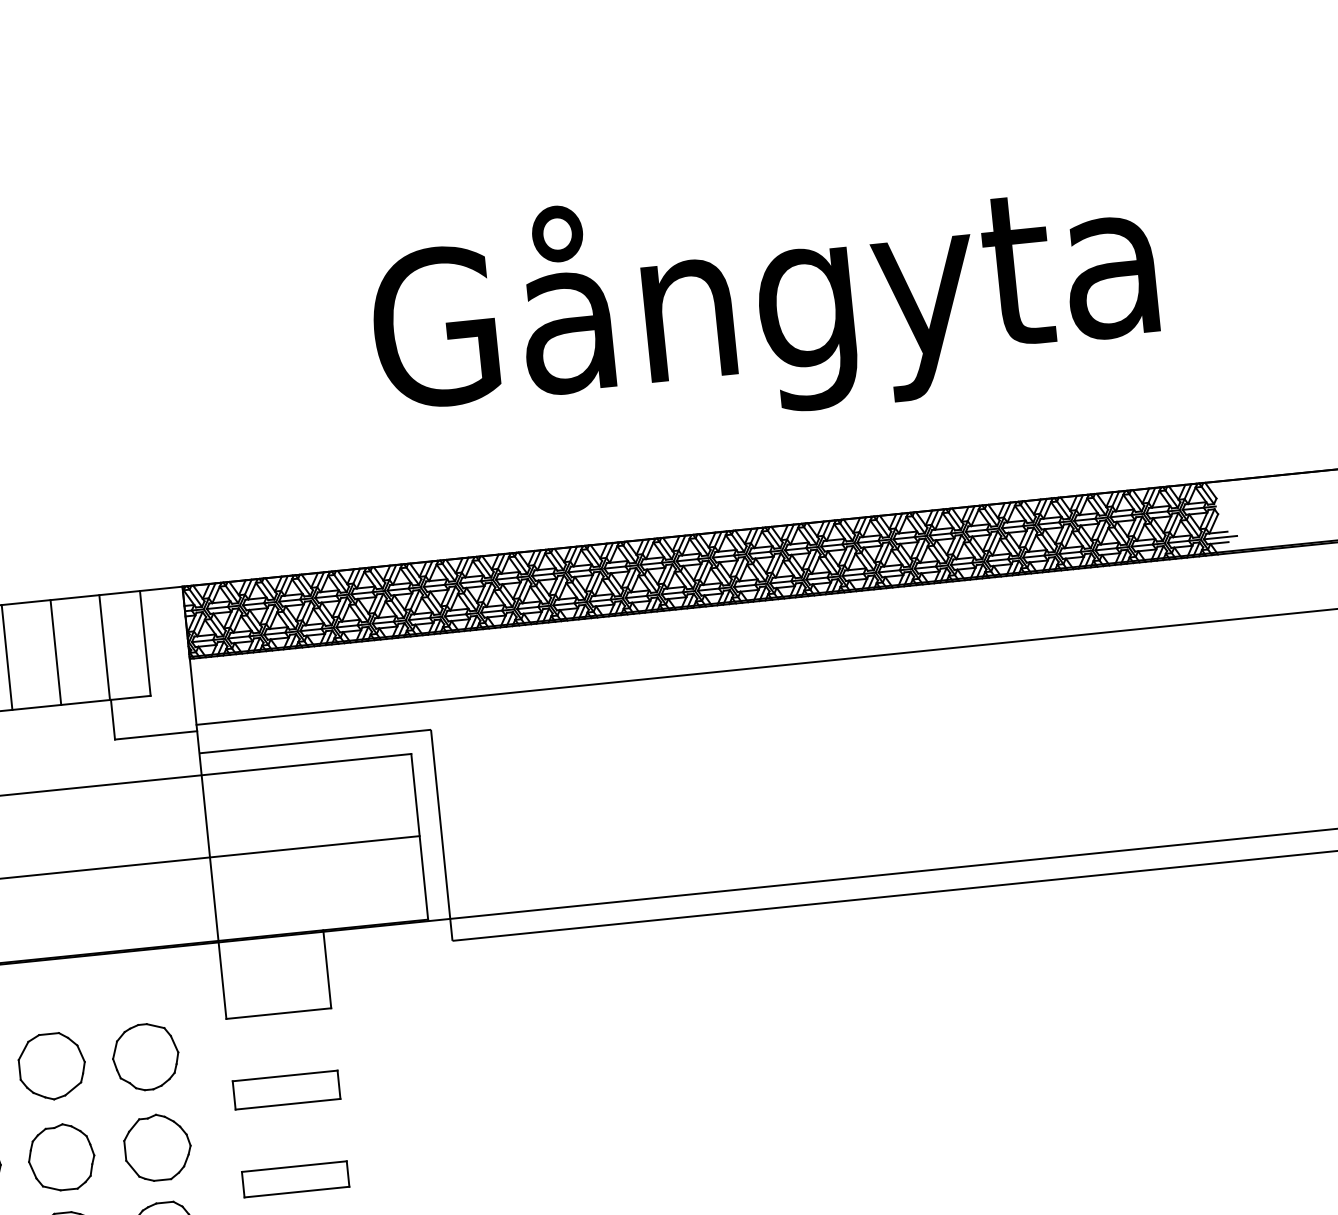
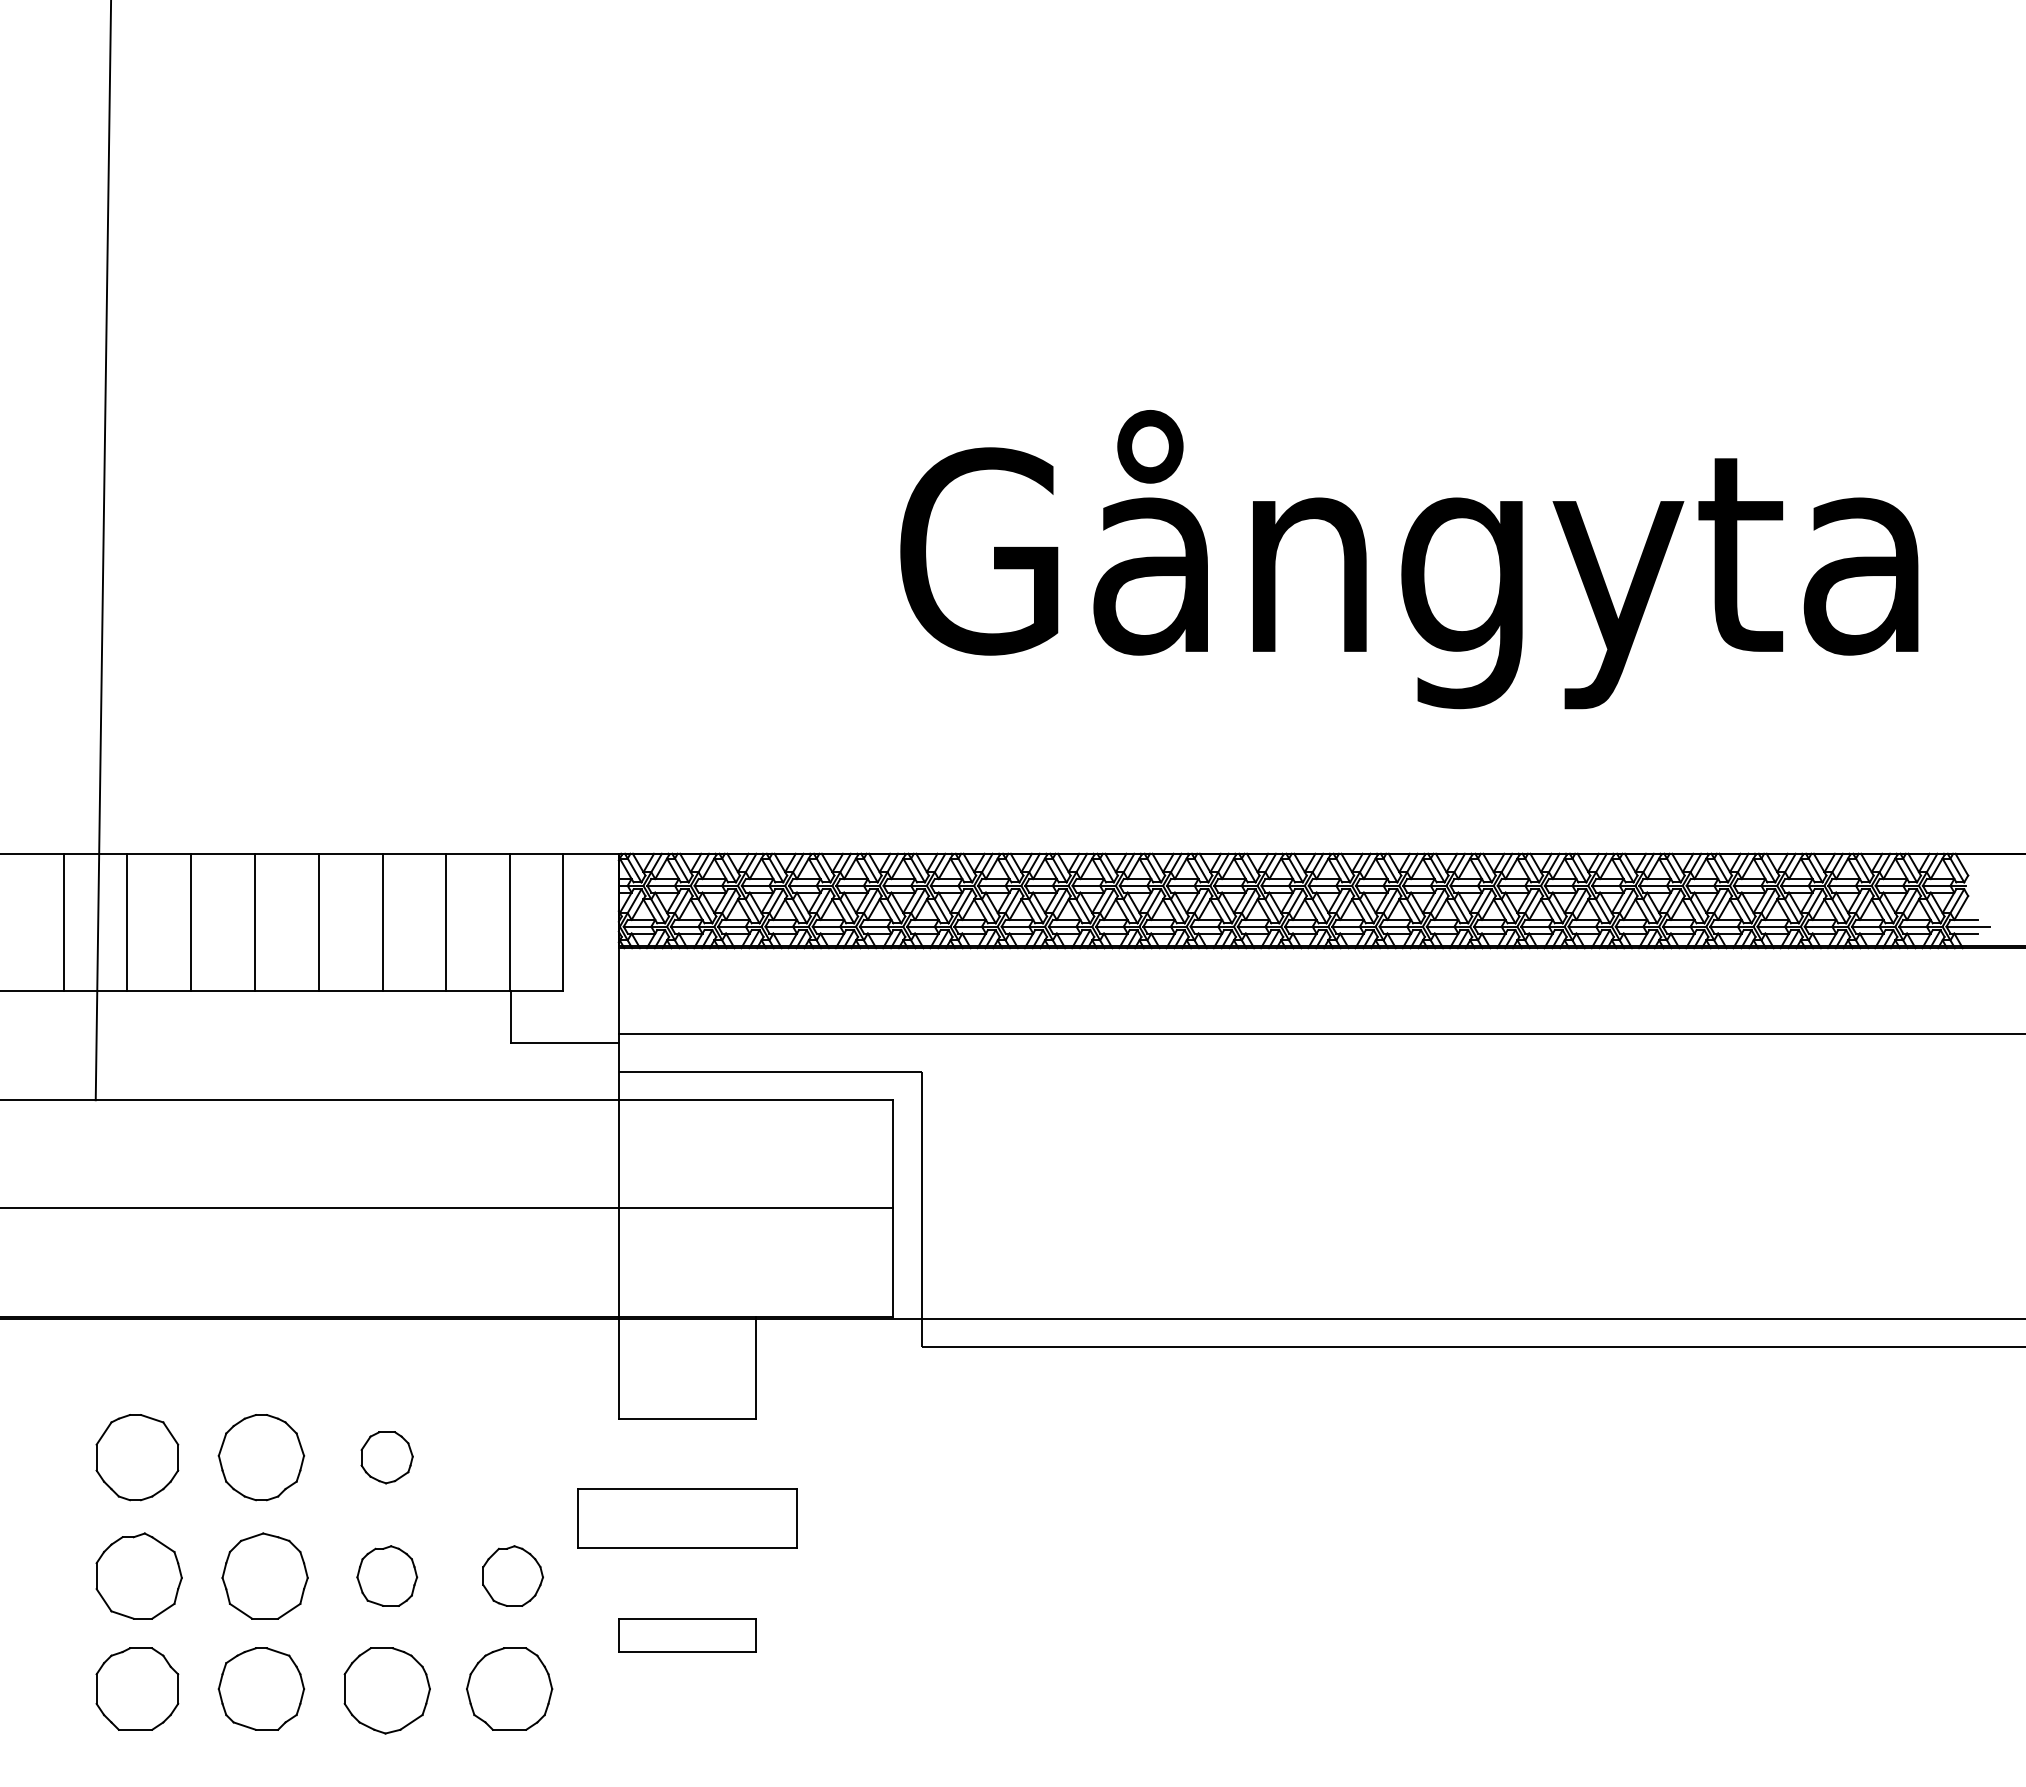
part: (145, 1057) -> (509, 1457), removed
part: (51, 1066) -> (386, 1457), size x0.6
part: (286, 1089) -> (687, 1518), size x1.6
part: (157, 1147) -> (512, 1575), size x0.7
part: (60, 1156) -> (386, 1575), size x0.7

